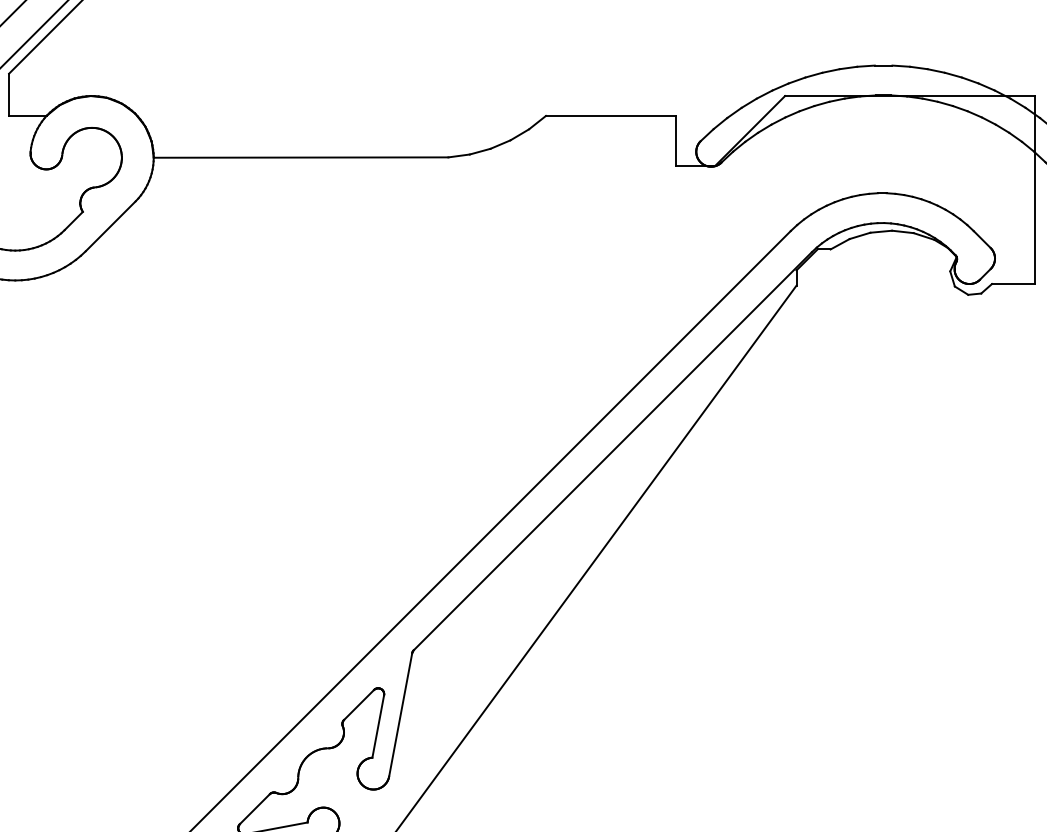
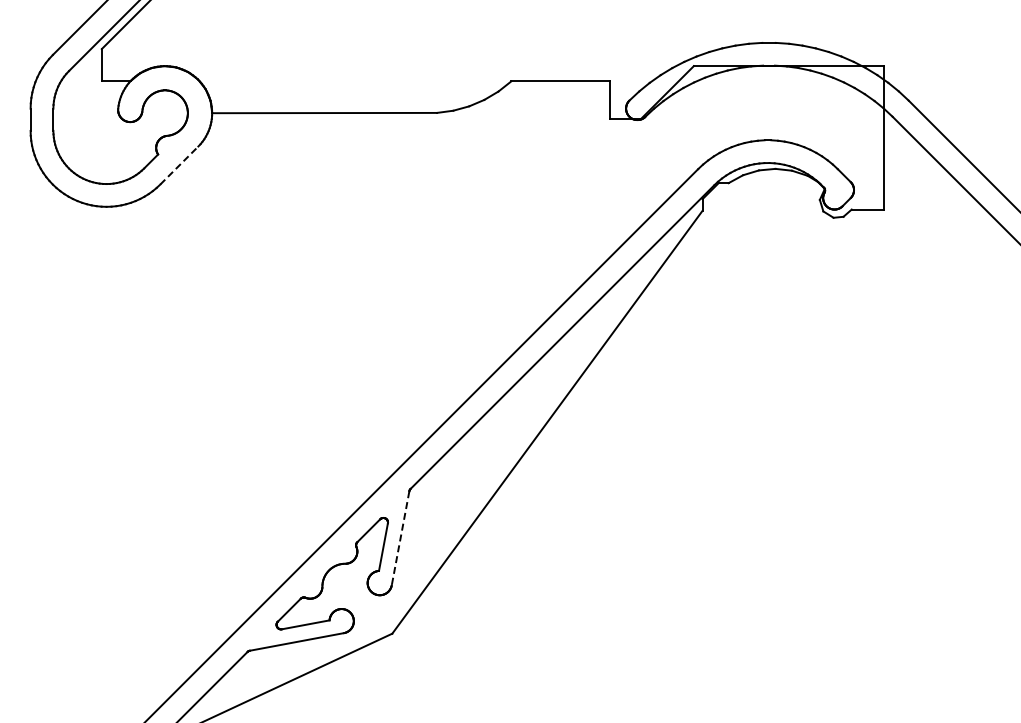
line: (110, 226) -> (179, 165), solid -> dashed
line: (400, 715) -> (400, 538), solid -> dashed

